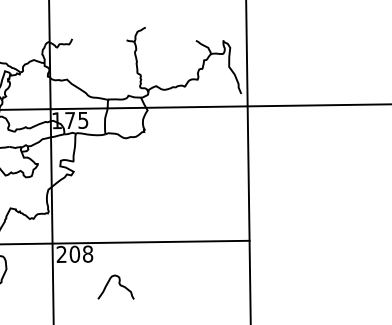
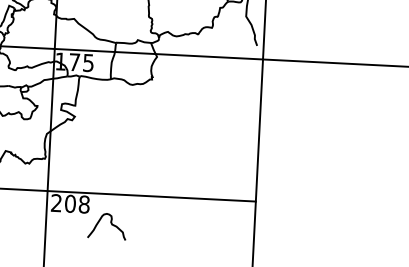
curve: (119, 285) -> (111, 224), moved

